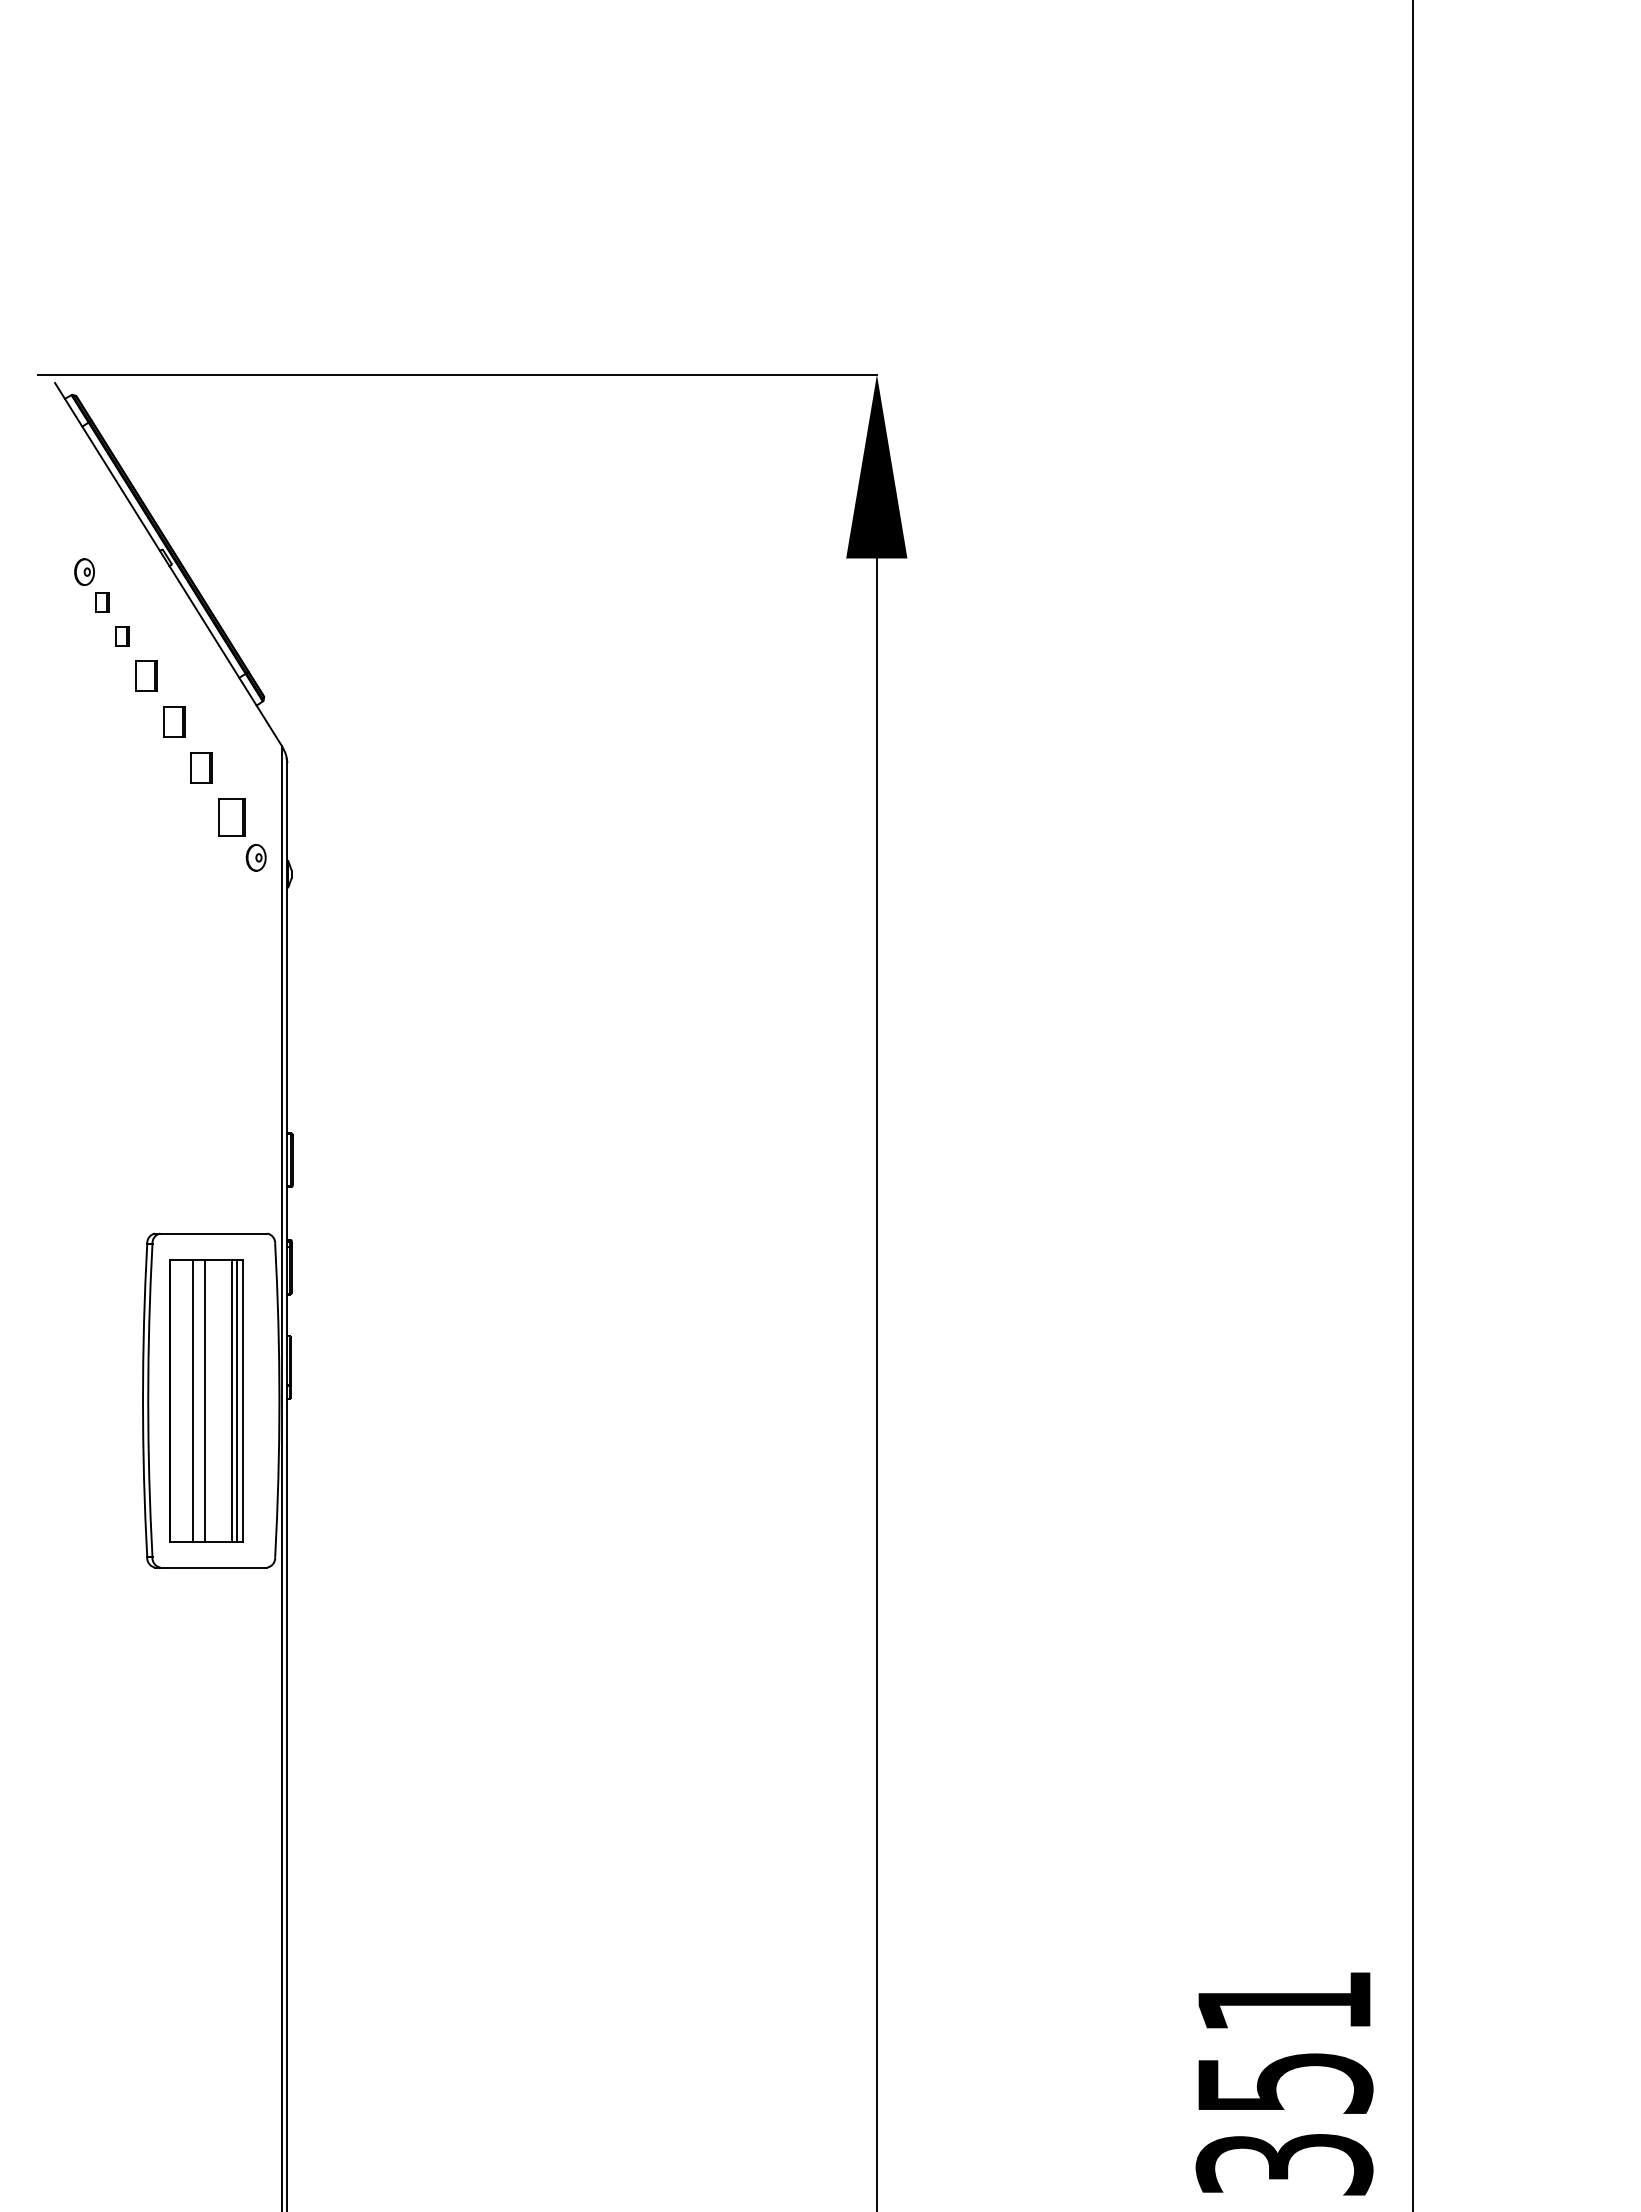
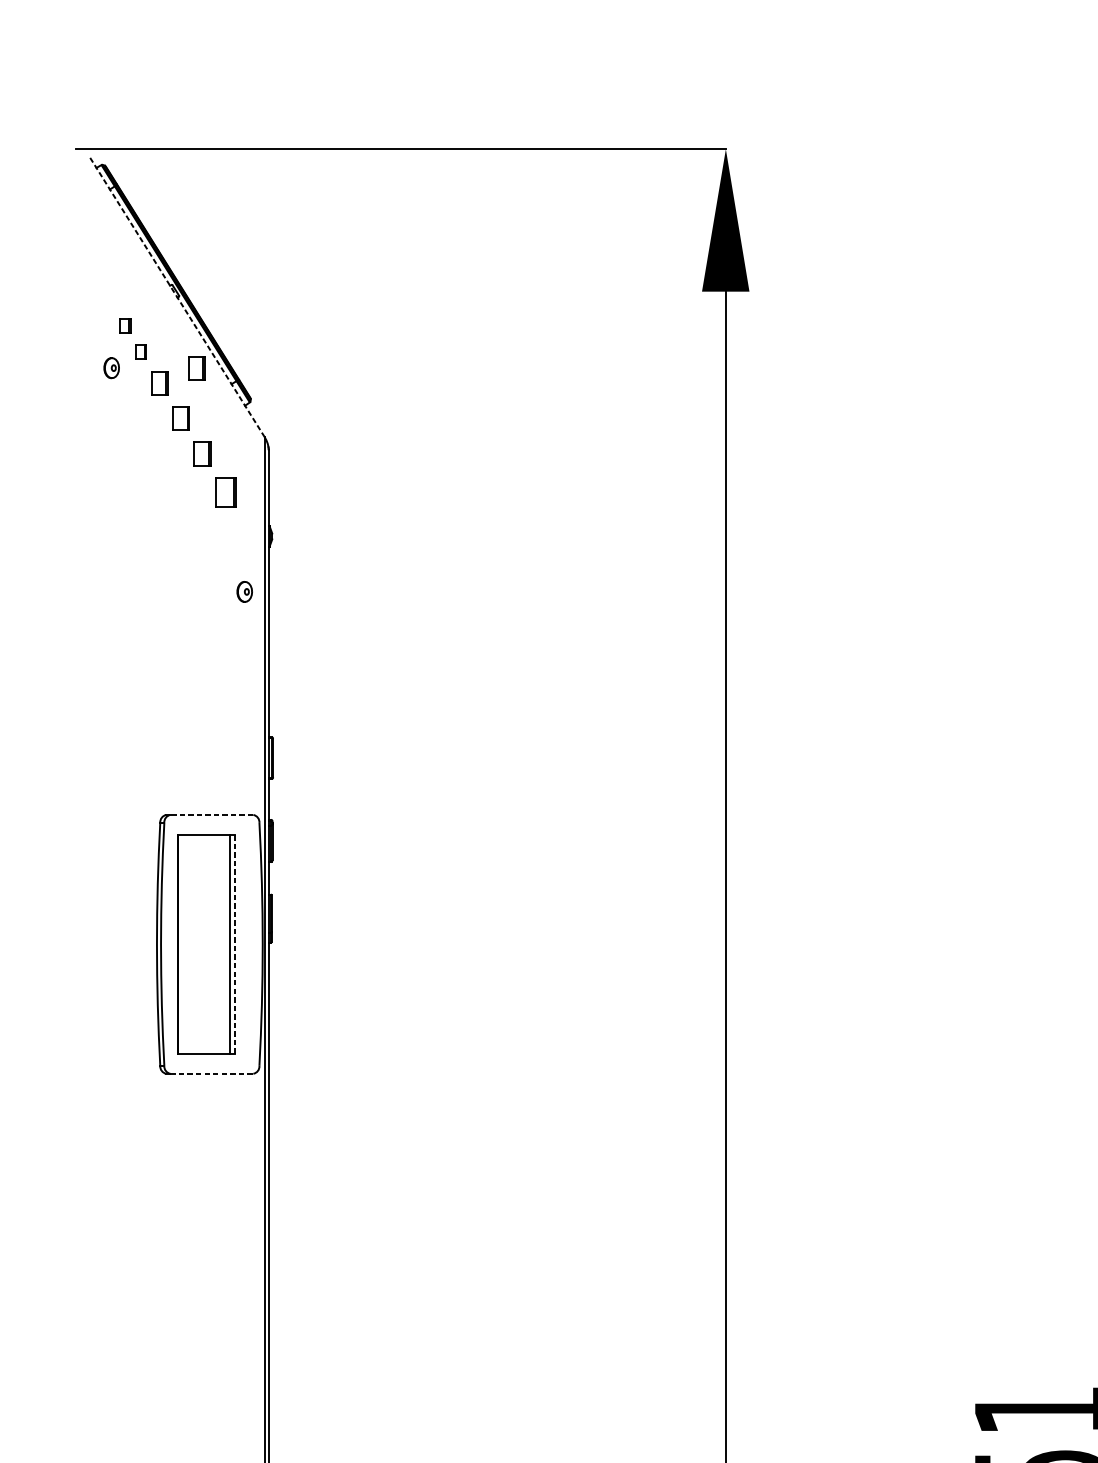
line: (168, 564) -> (176, 296), solid -> dashed
part: (84, 571) -> (111, 367), moved
part: (194, 656) -> (196, 367), added
part: (255, 857) -> (244, 591), moved
line: (213, 1233) -> (211, 814), solid -> dashed
line: (192, 1400) -> (195, 944), removed
line: (205, 1400) -> (205, 944), removed
line: (232, 1400) -> (226, 944), removed
line: (243, 1400) -> (234, 944), solid -> dashed
line: (214, 1567) -> (212, 1073), solid -> dashed

